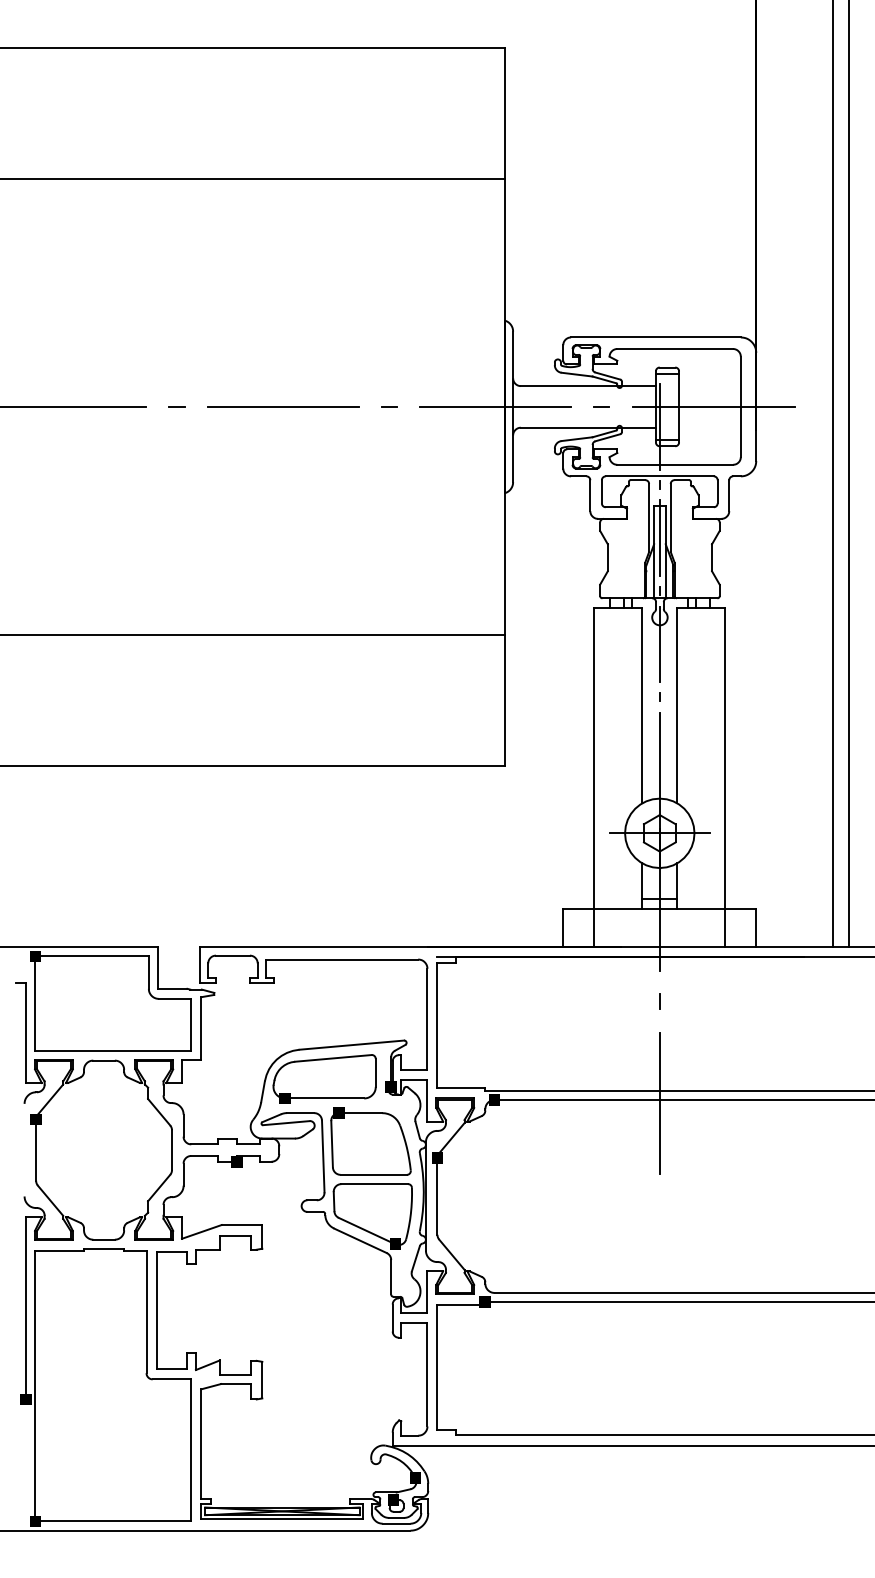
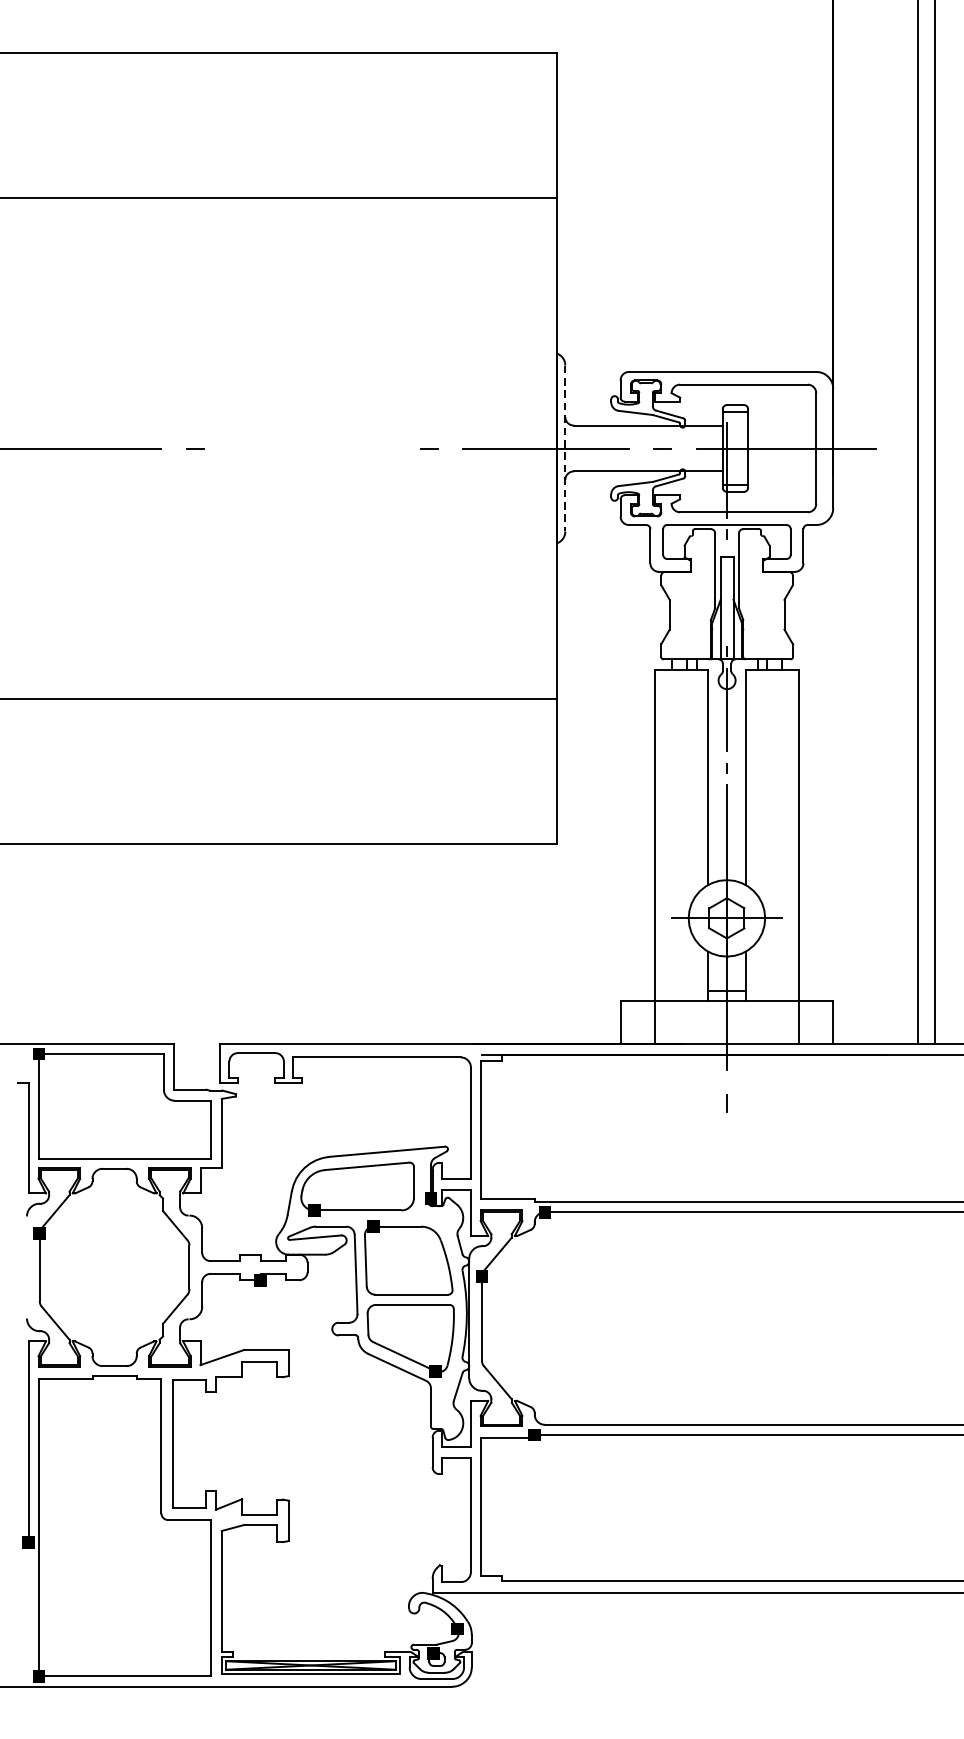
line: (283, 406) -> (312, 448), removed
line: (513, 407) -> (565, 449), solid -> dashed
line: (659, 537) -> (726, 592), removed
line: (659, 1103) -> (726, 1216), removed

